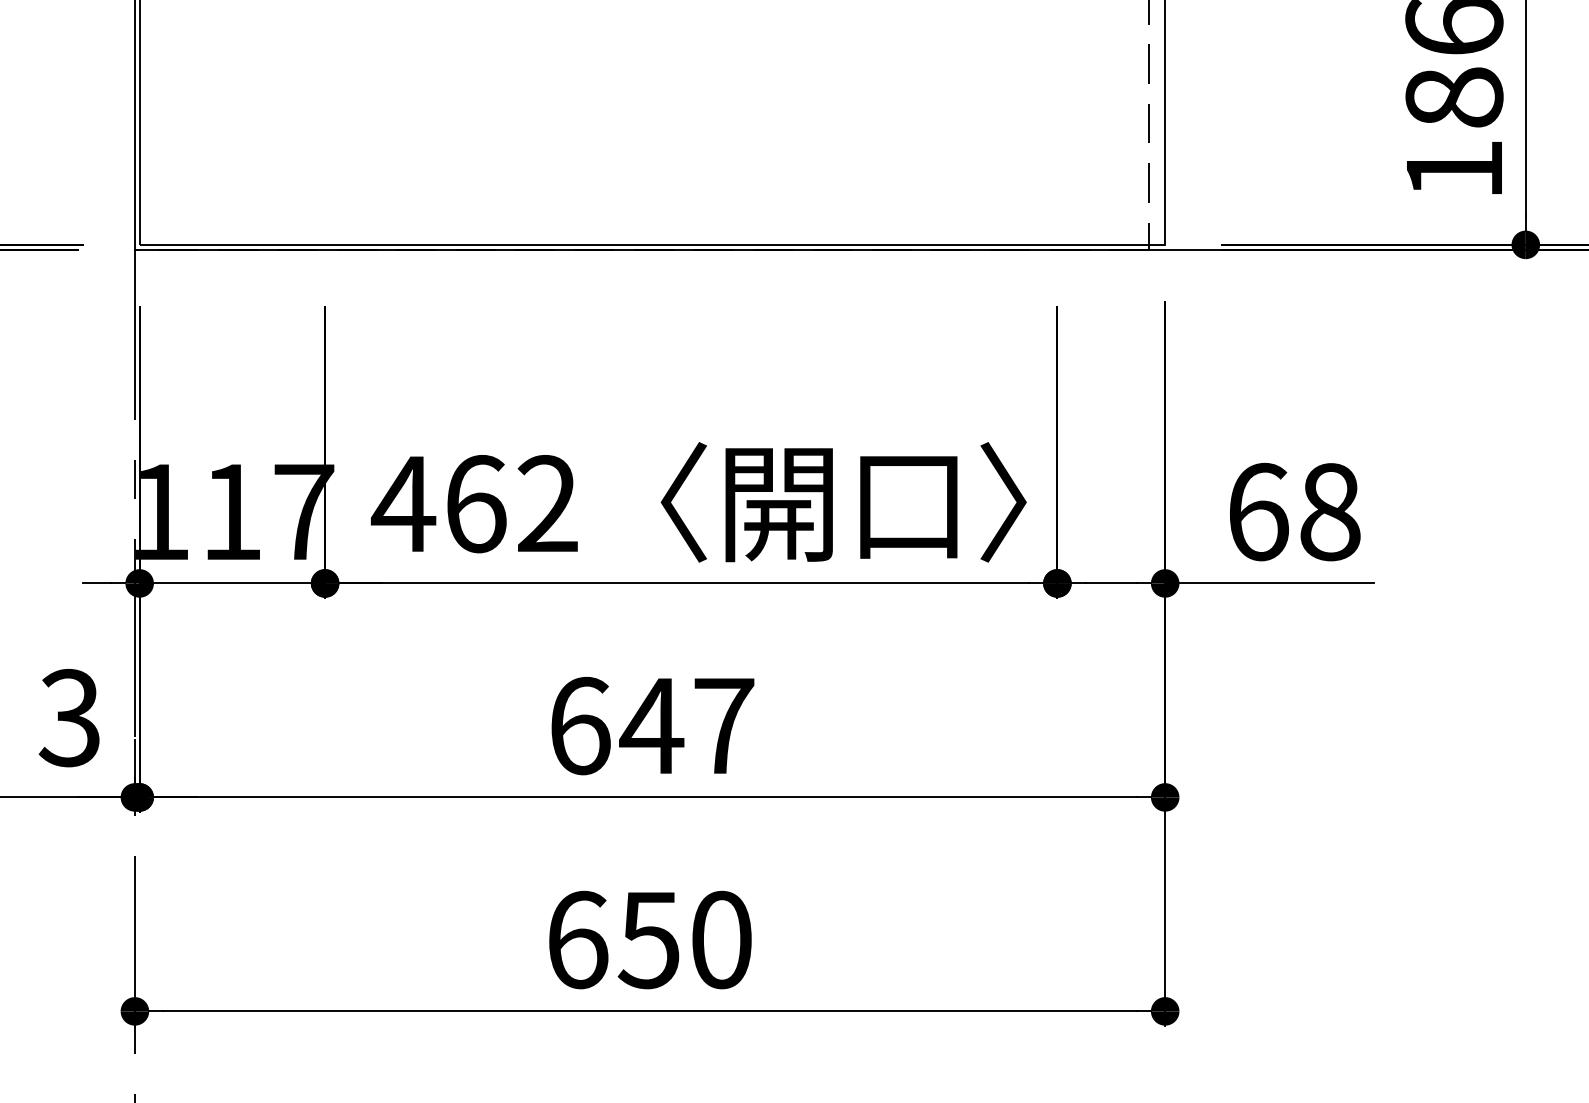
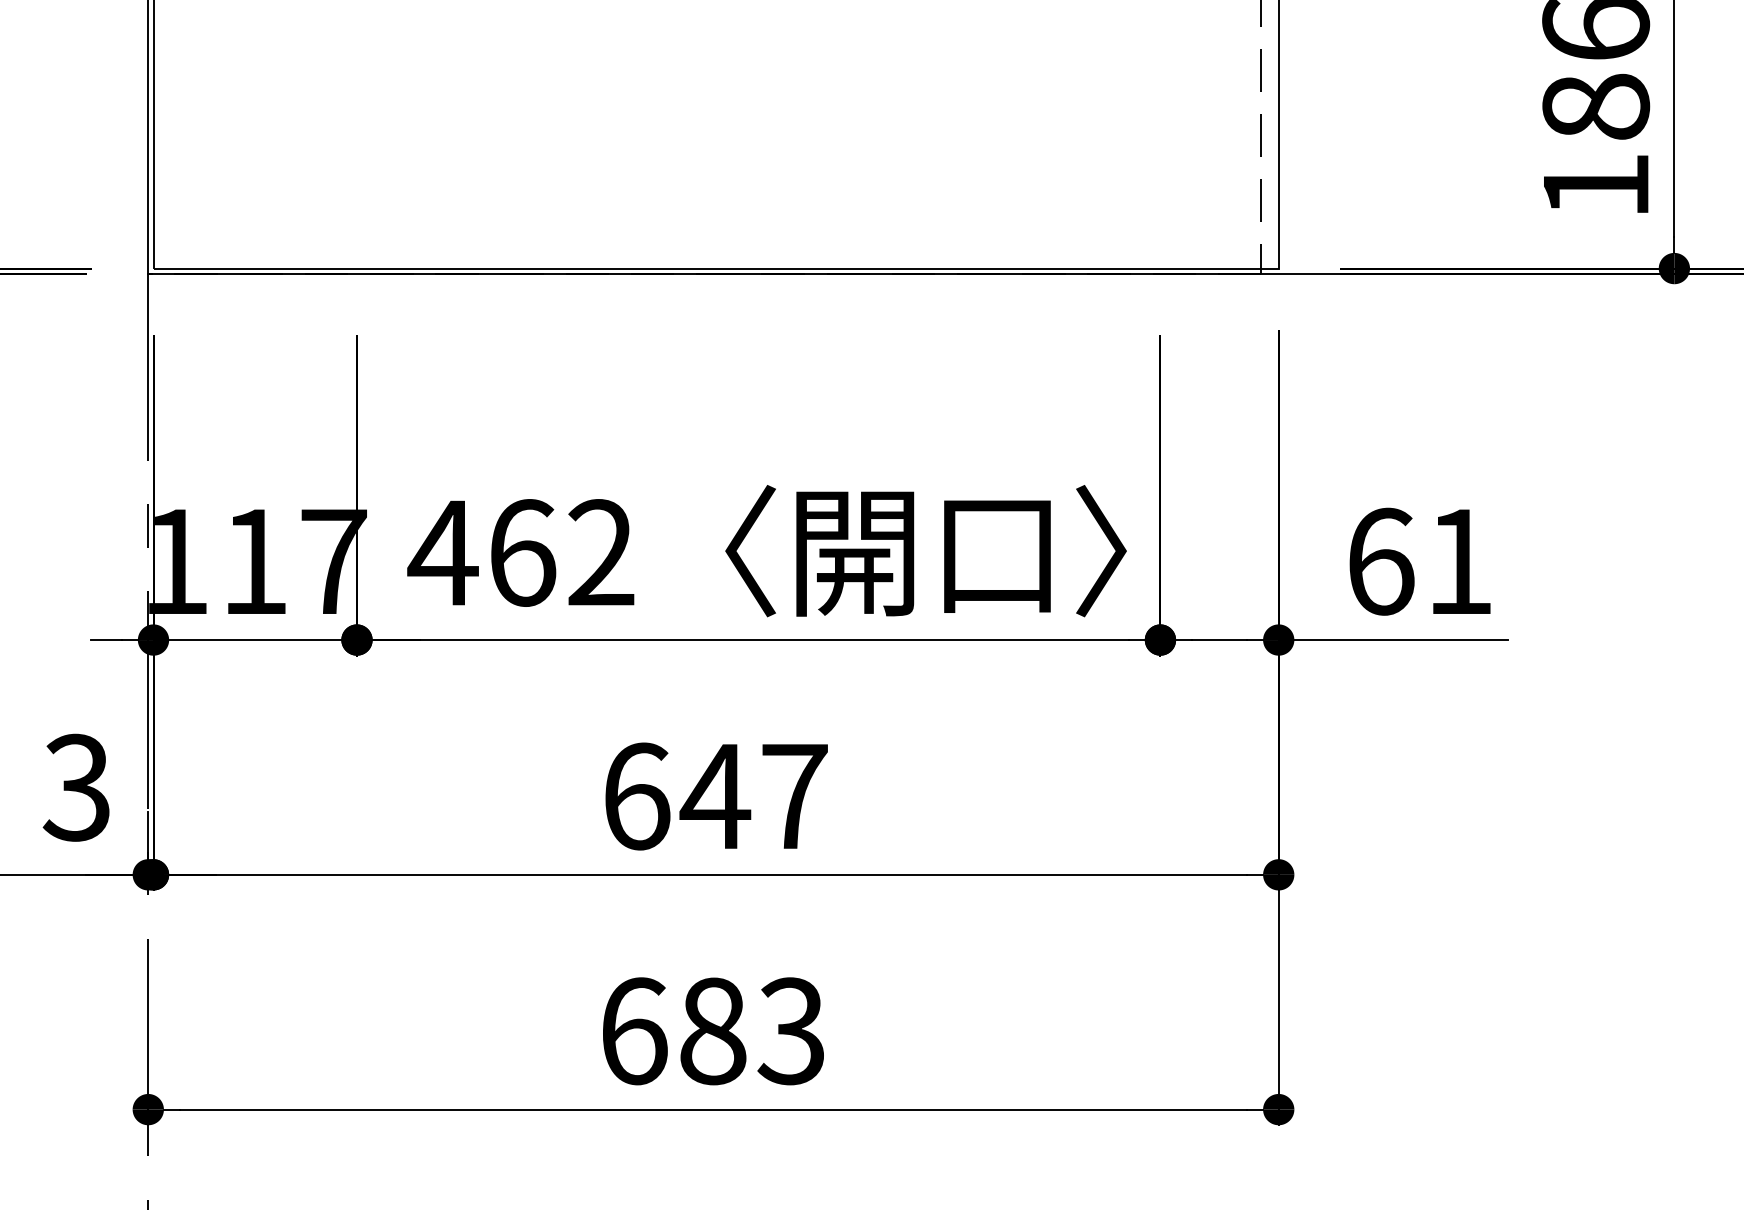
text: (1330, 511) -> (1460, 561), 68 -> 61
text: (684, 940) -> (751, 1031), 650 -> 683

